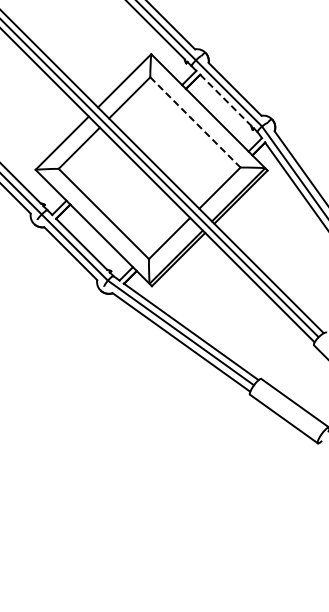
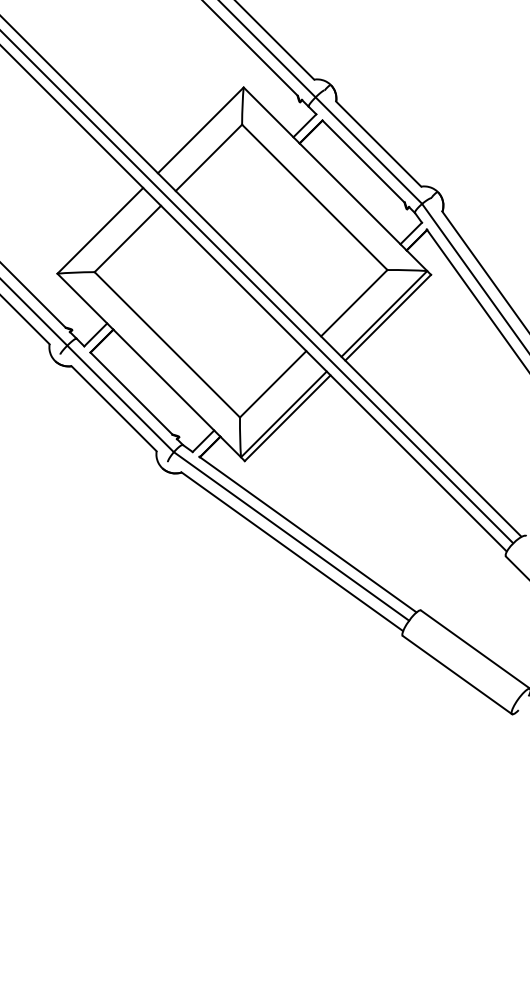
line: (225, 100) -> (363, 162), dashed -> solid
line: (195, 122) -> (314, 197), dashed -> solid

